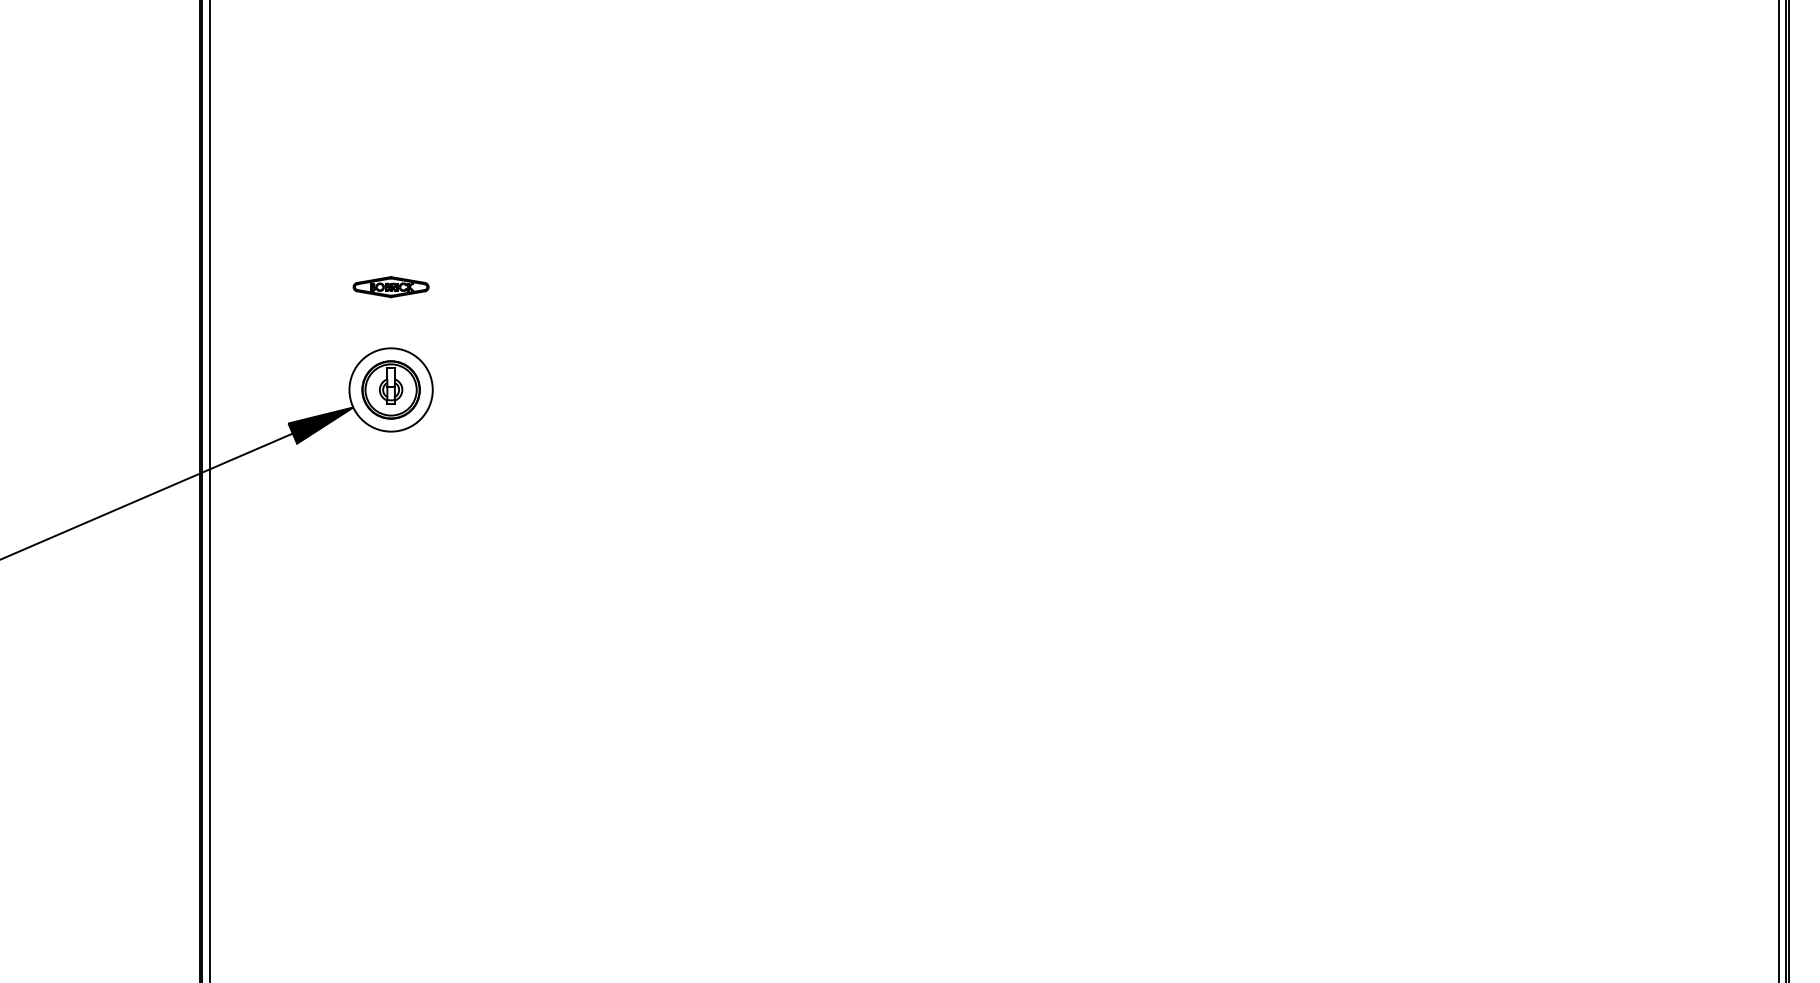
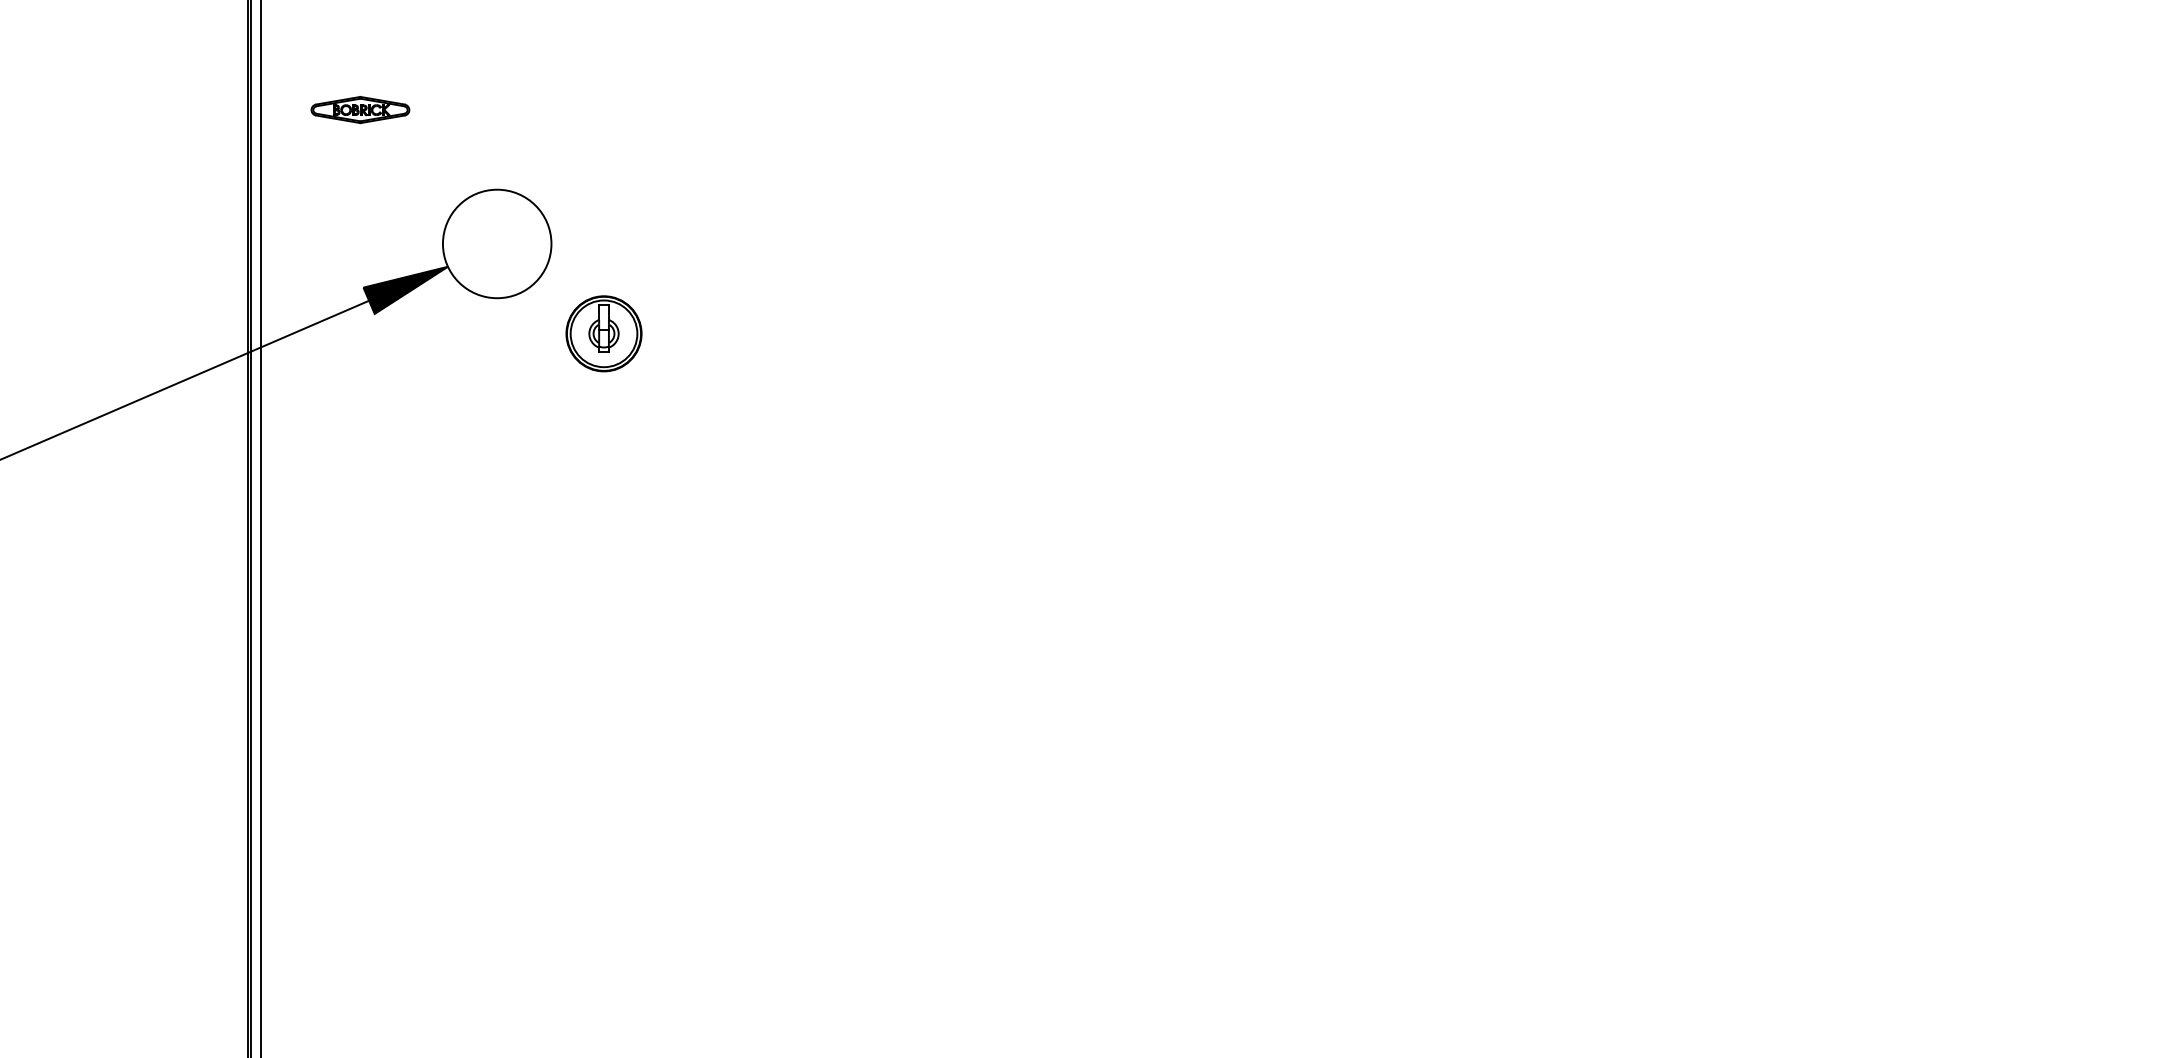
part: (390, 287) -> (359, 110), moved
part: (390, 389) -> (603, 333), moved

